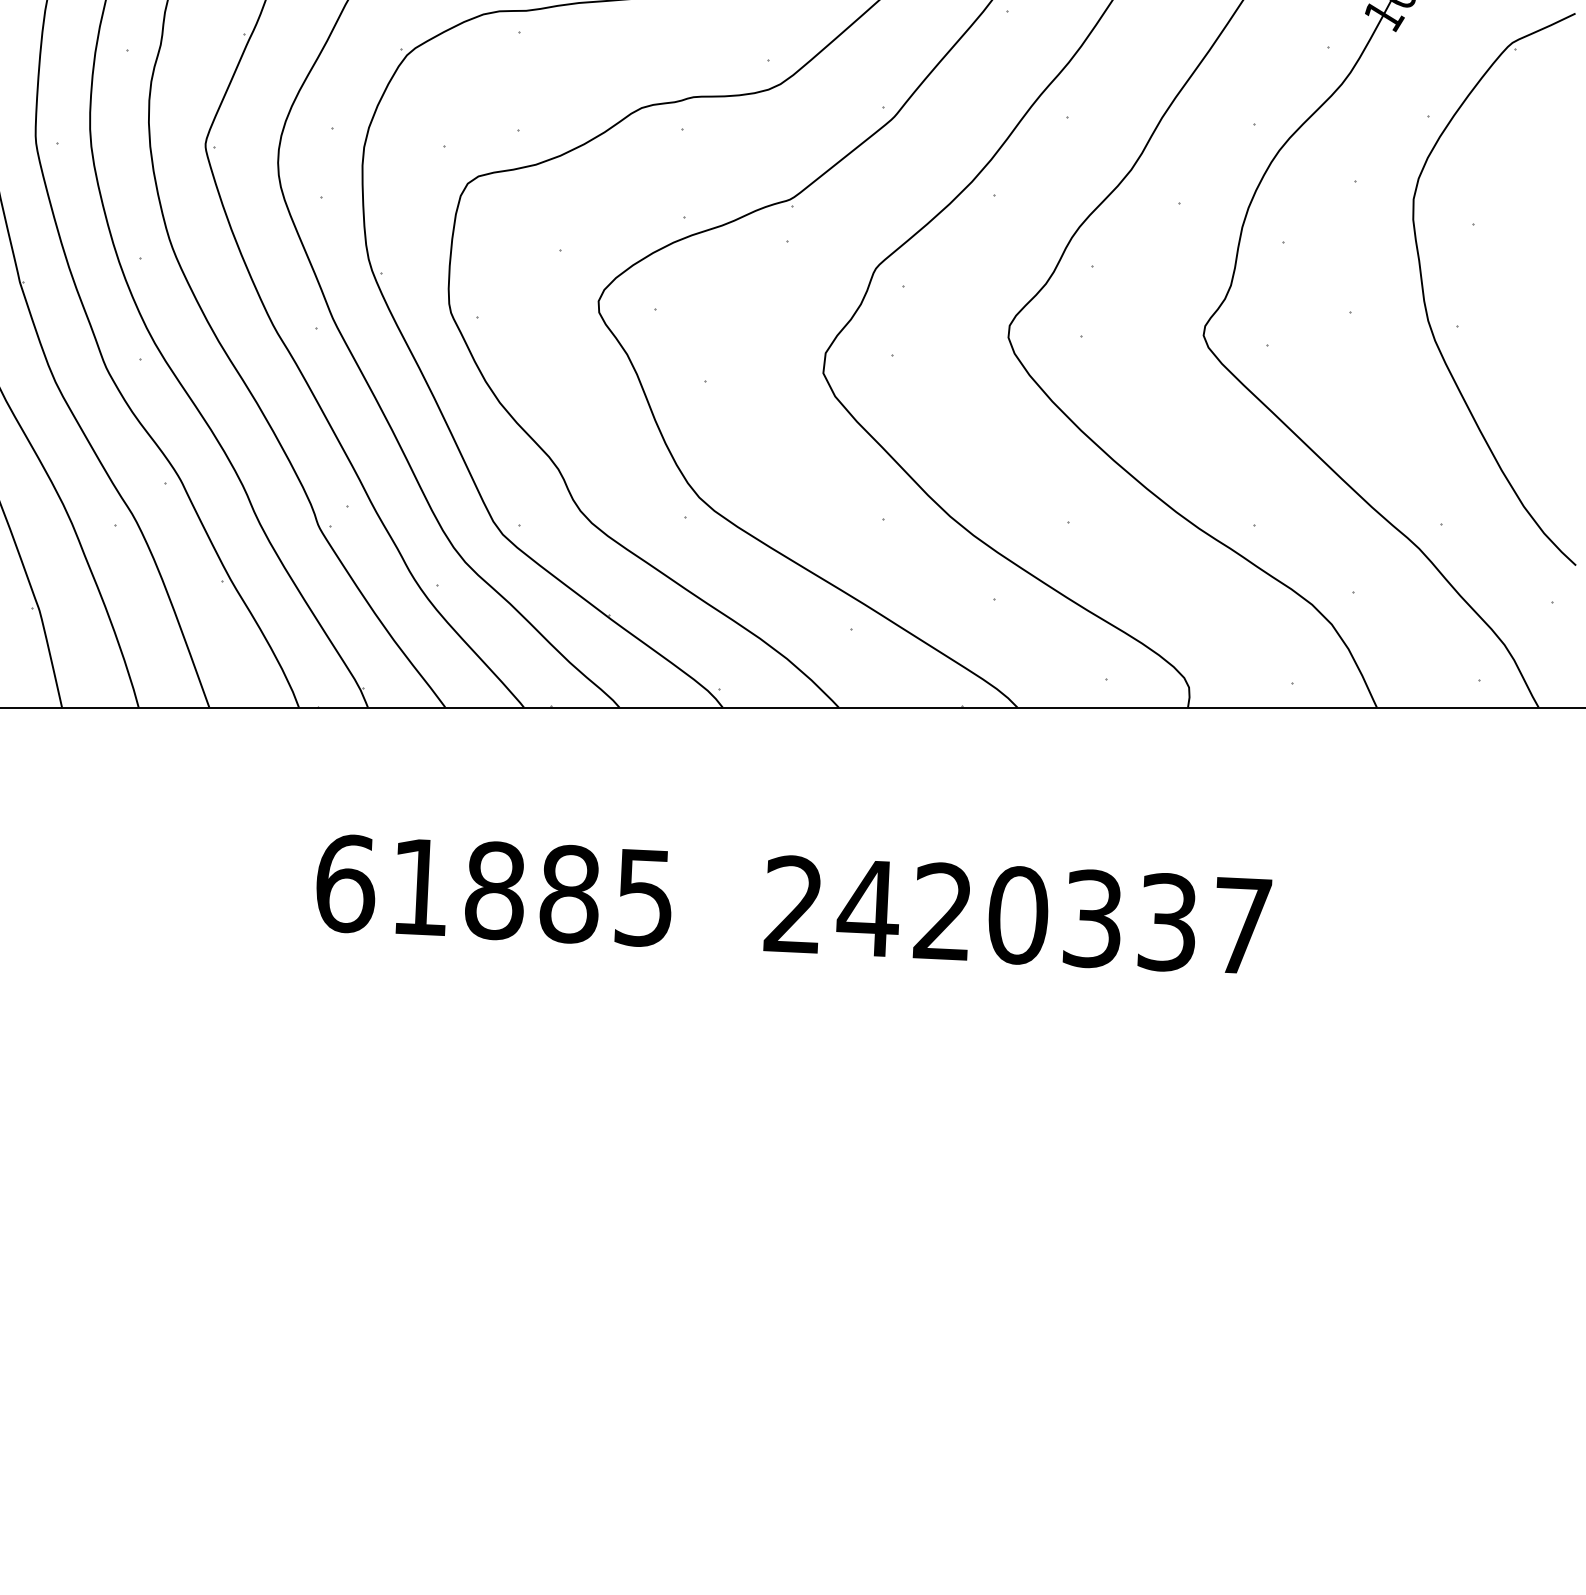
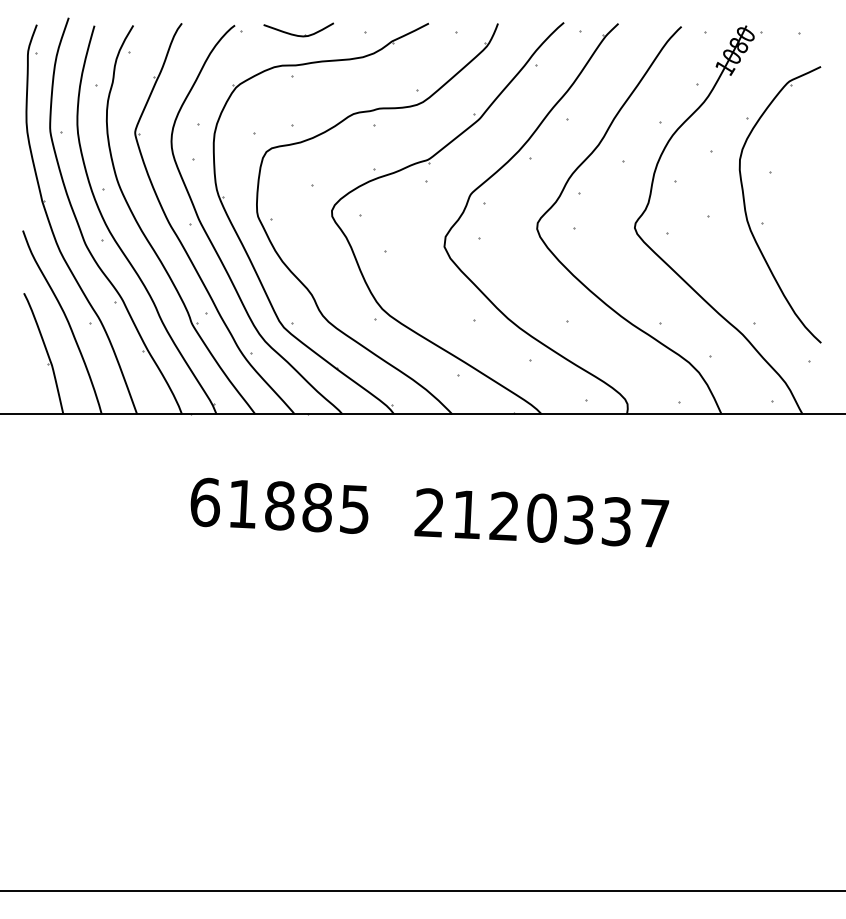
text: (867, 907) -> (466, 514), 2420337 -> 2120337

